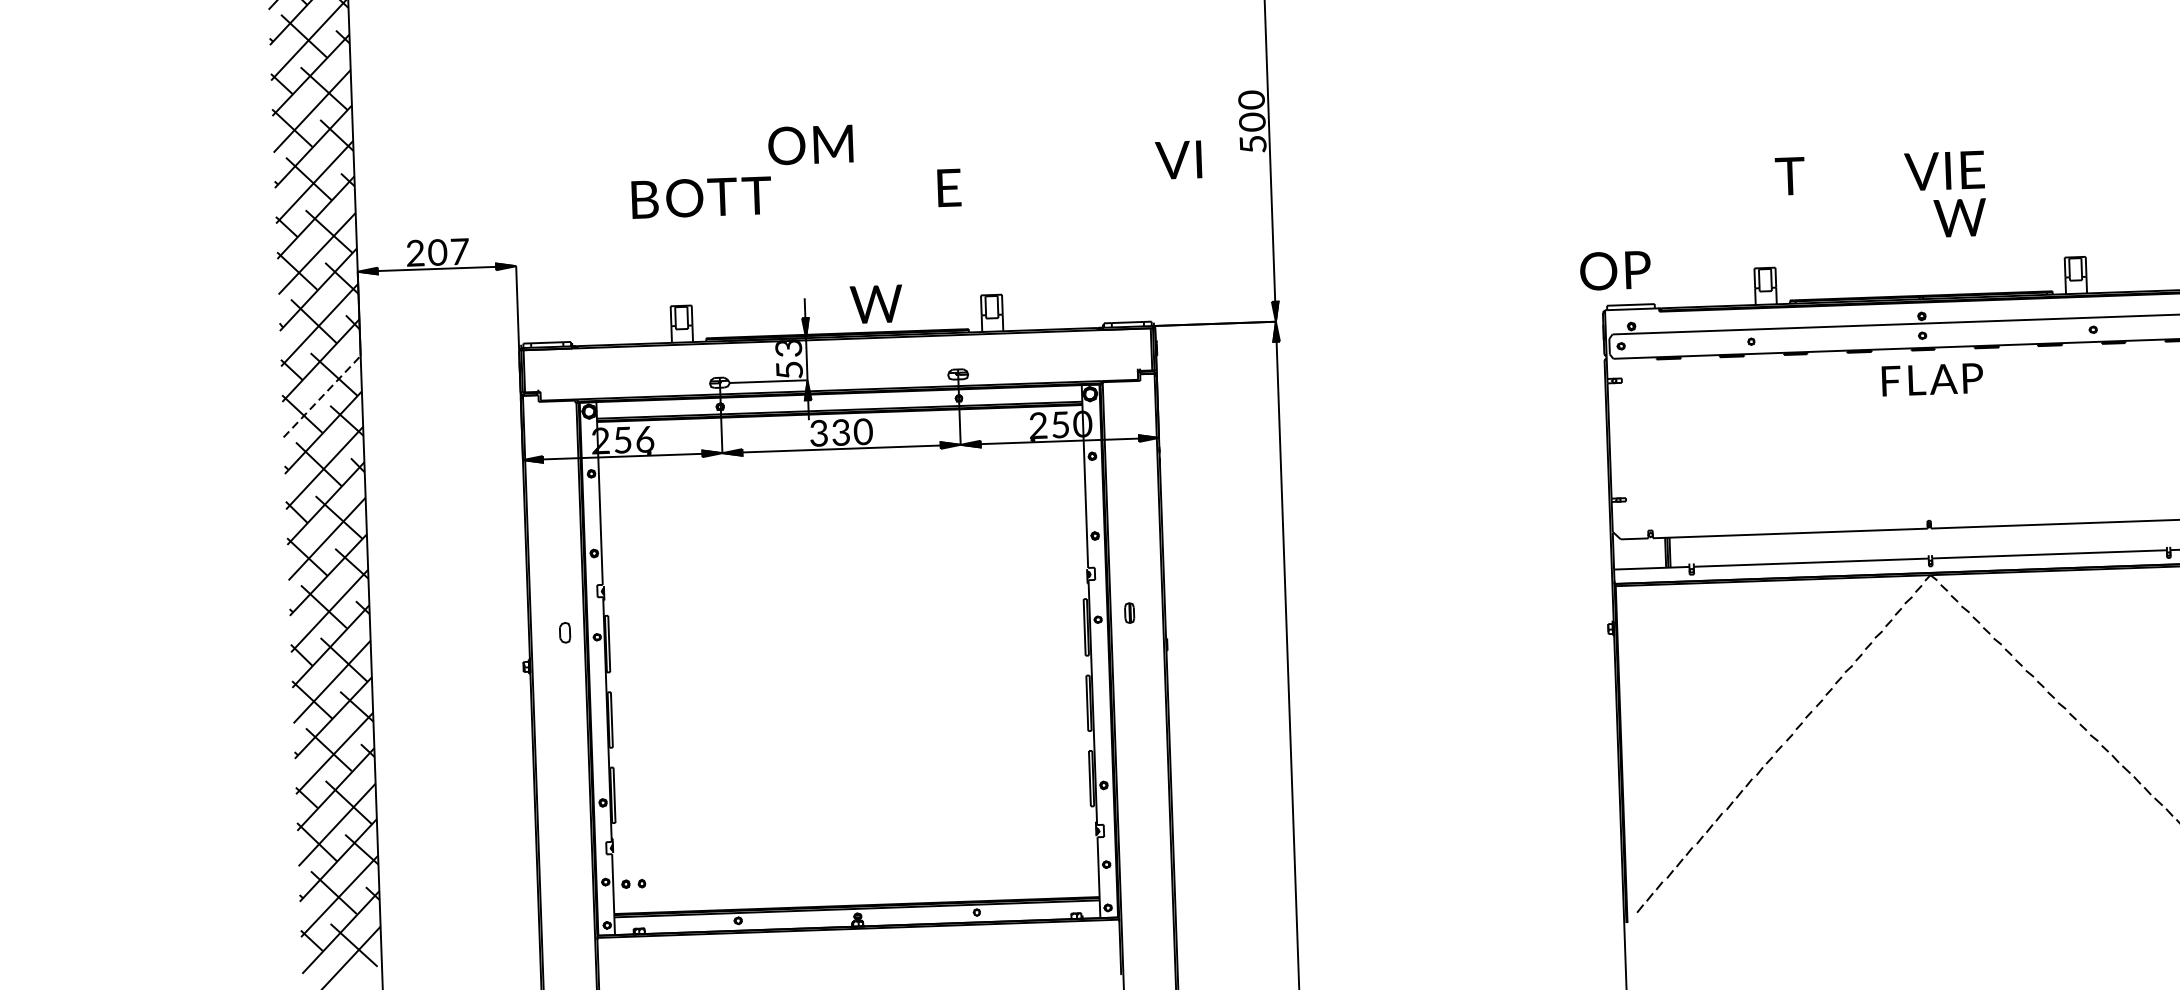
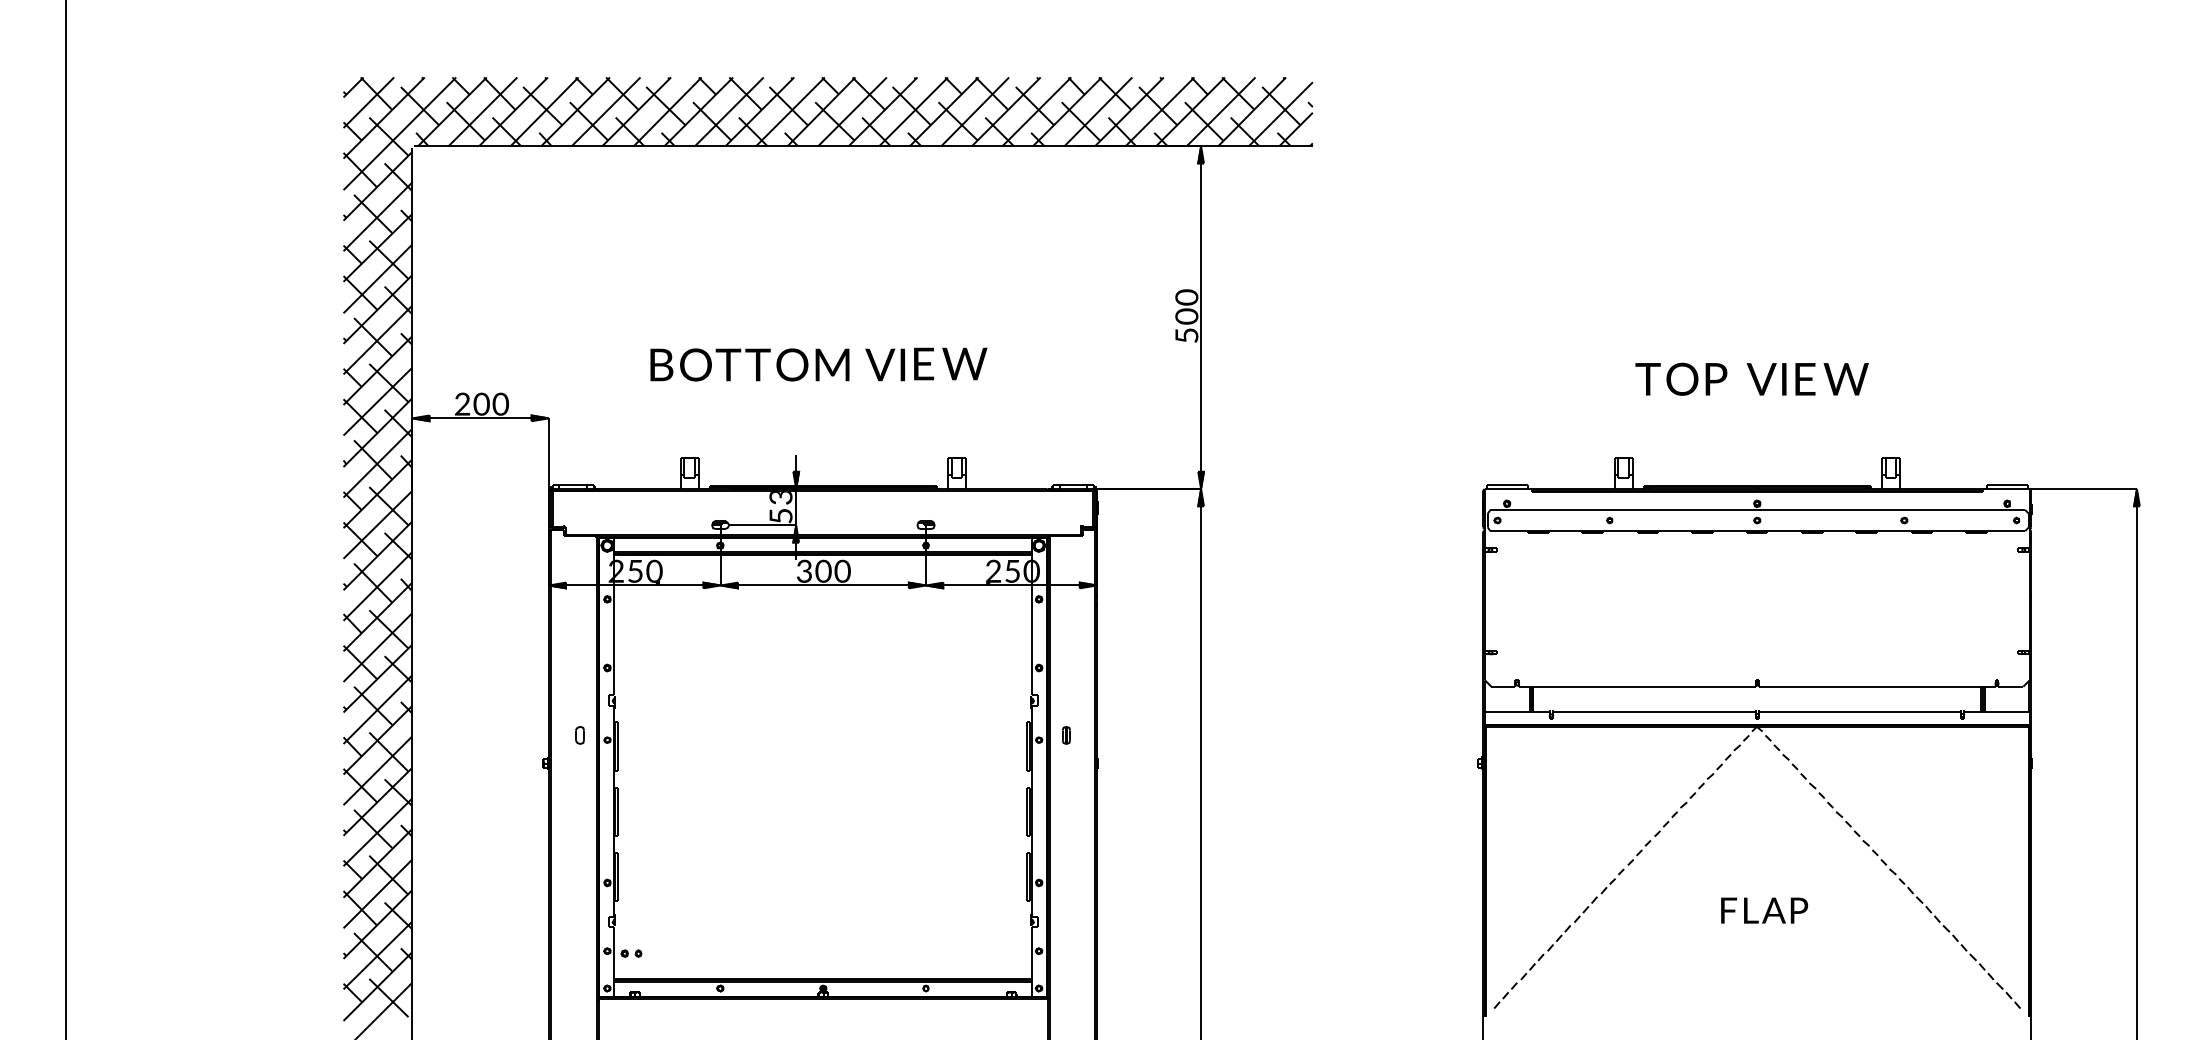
text: (810, 144) -> (812, 364), moved
text: (1178, 159) -> (885, 364), moved
text: (1959, 218) -> (1845, 379), moved
text: (459, 250) -> (500, 403), 7 -> 0
text: (1614, 269) -> (1696, 378), moved
text: (876, 303) -> (964, 363), moved
text: (1932, 379) -> (1764, 910), moved
line: (322, 396) -> (378, 524), dashed -> solid
text: (841, 432) -> (823, 571), 3 -> 0
text: (644, 438) -> (654, 570), 6 -> 0

